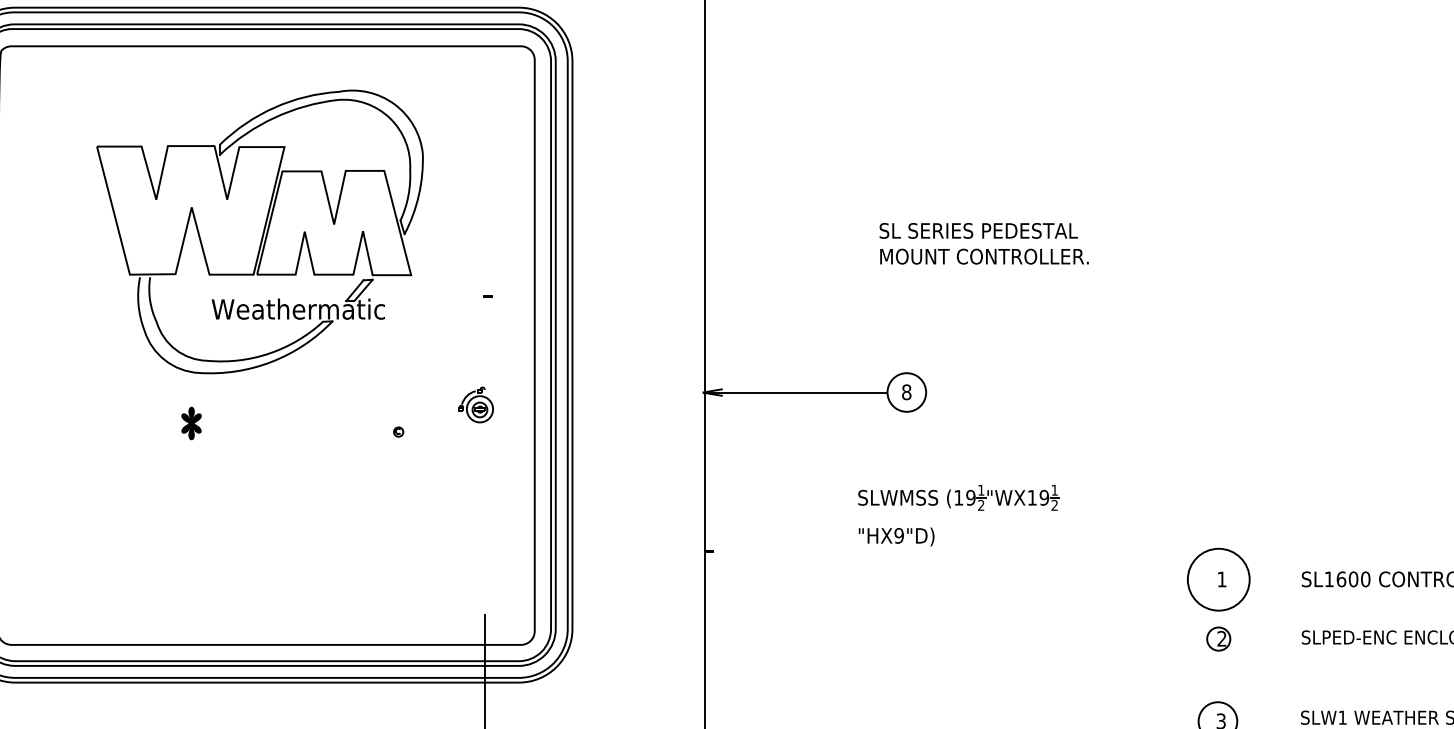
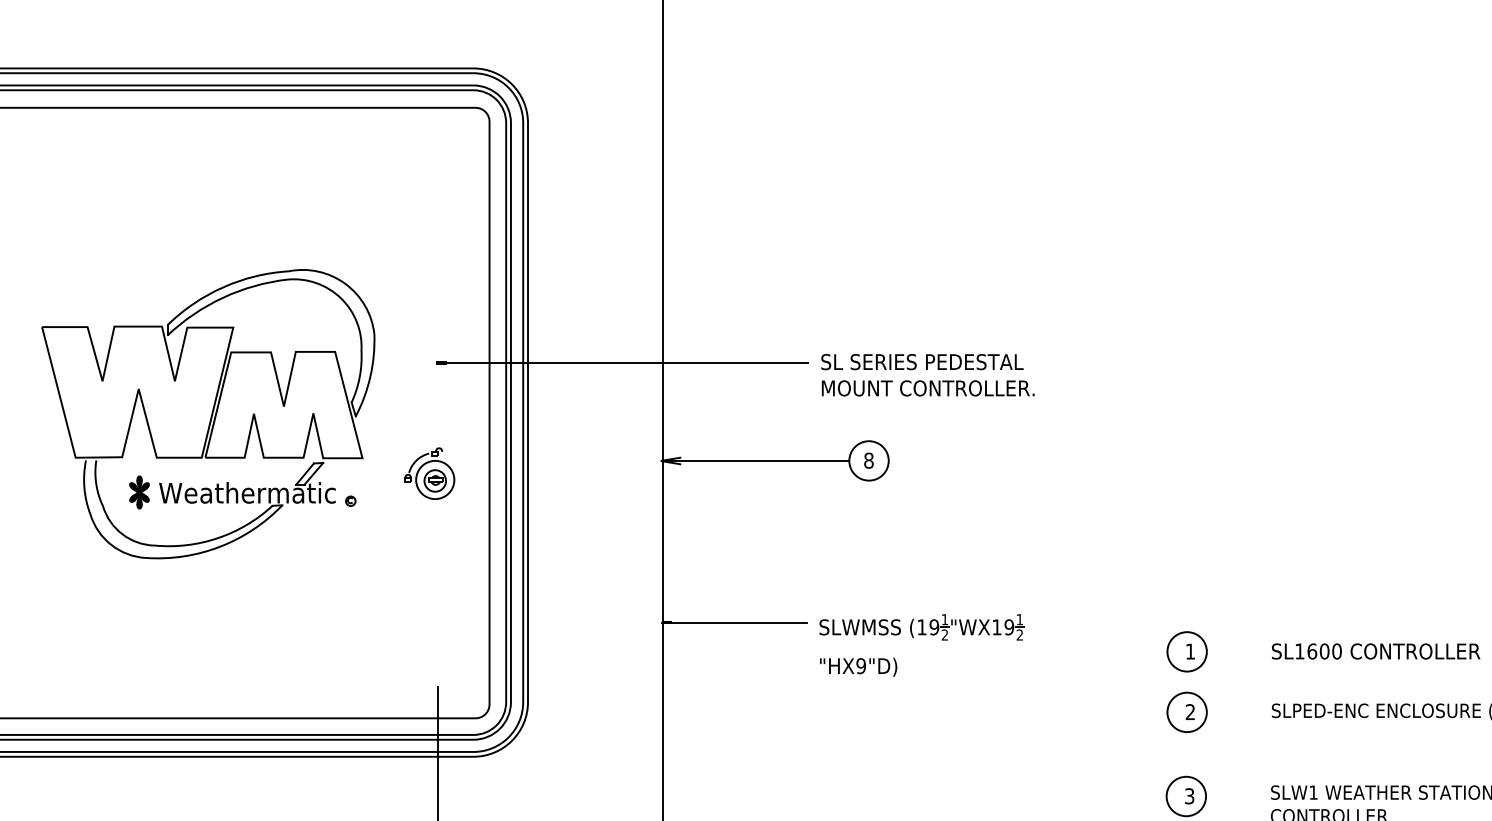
part: (260, 232) -> (208, 414), moved
text: (983, 244) -> (927, 375), moved
line: (666, 296) -> (623, 363), added
part: (475, 404) -> (429, 473), size x1.43
part: (958, 505) -> (921, 635), moved
line: (773, 551) -> (733, 623), added
circle: (1218, 579) -> (1186, 651), size x0.62
circle: (1218, 639) -> (1186, 712), size x1.67

